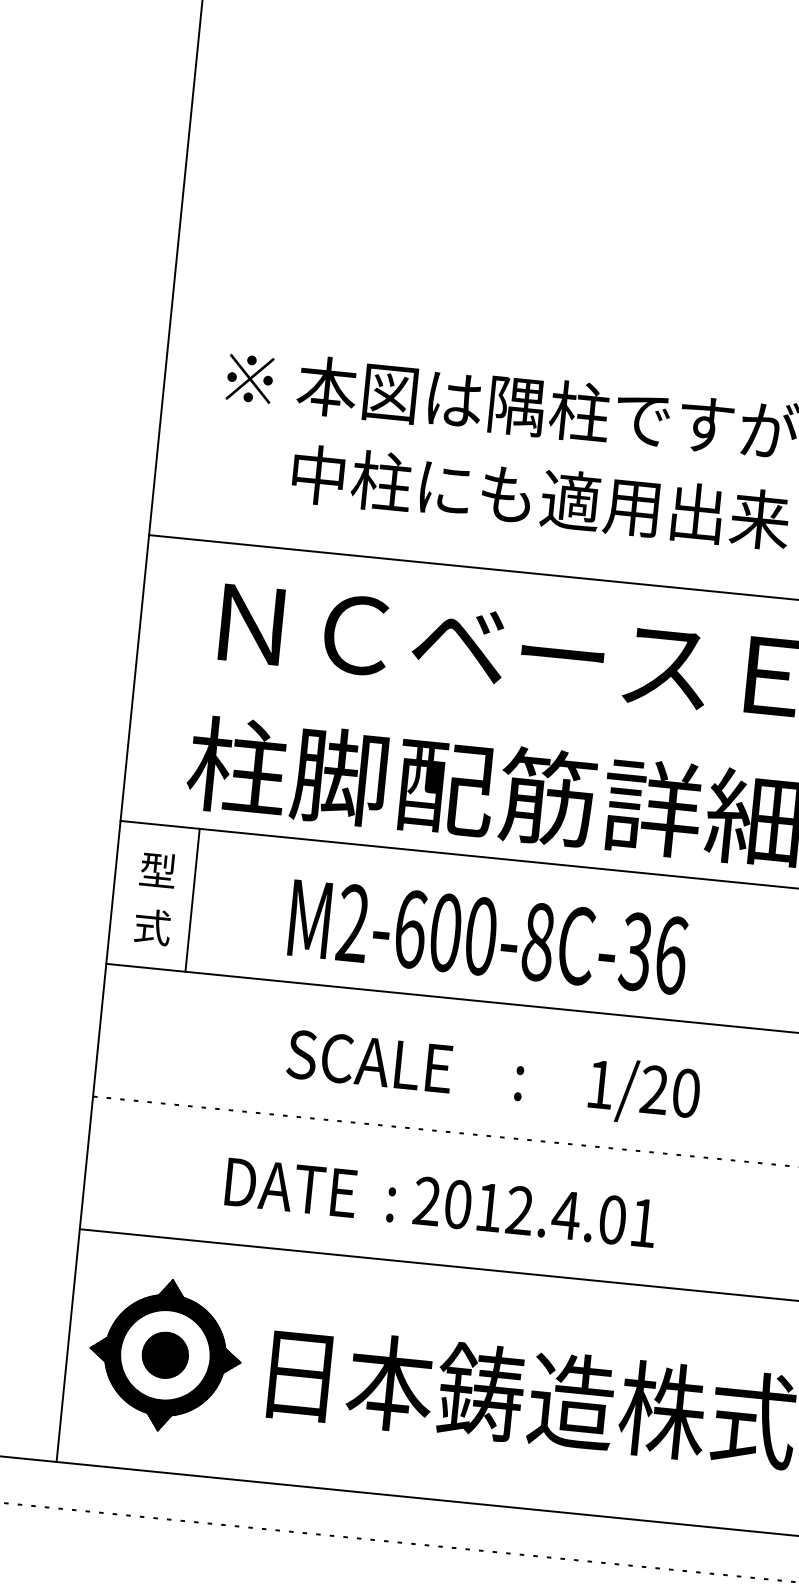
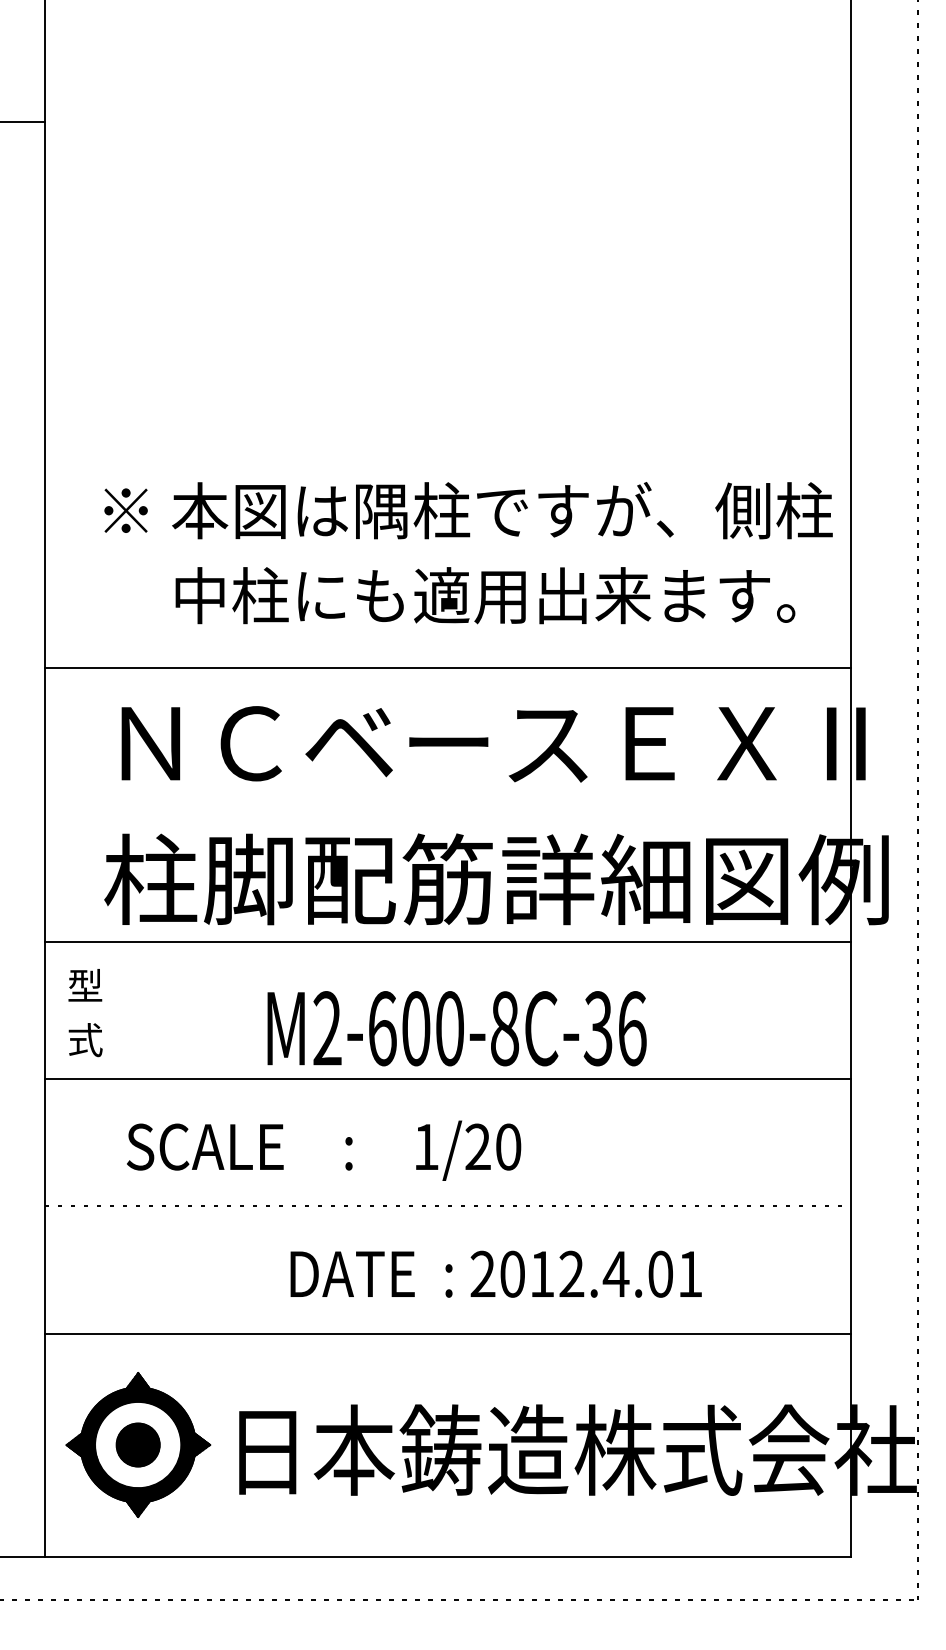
line: (192, 899) -> (120, 1010), removed
text: (487, 936) -> (456, 1028), moved
text: (493, 1077) -> (324, 1150), moved
text: (440, 1201) -> (495, 1273), moved

